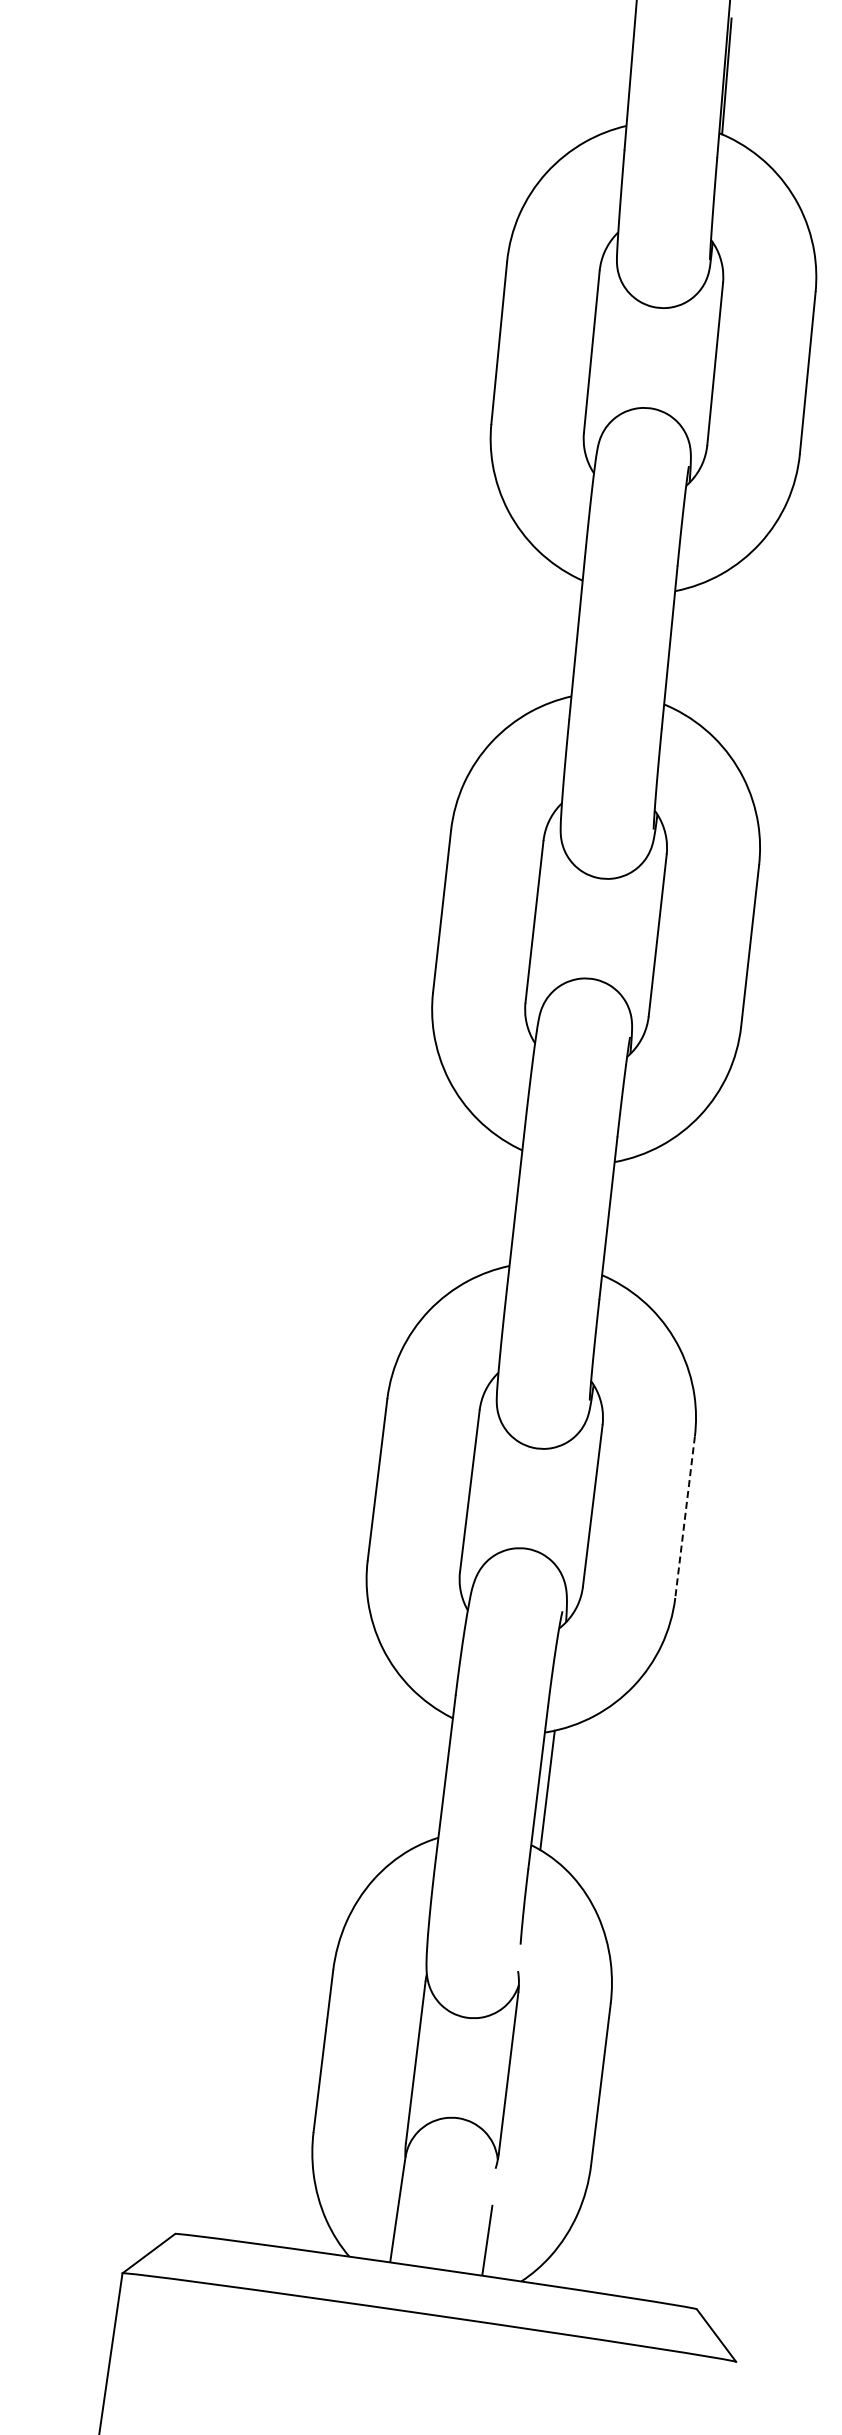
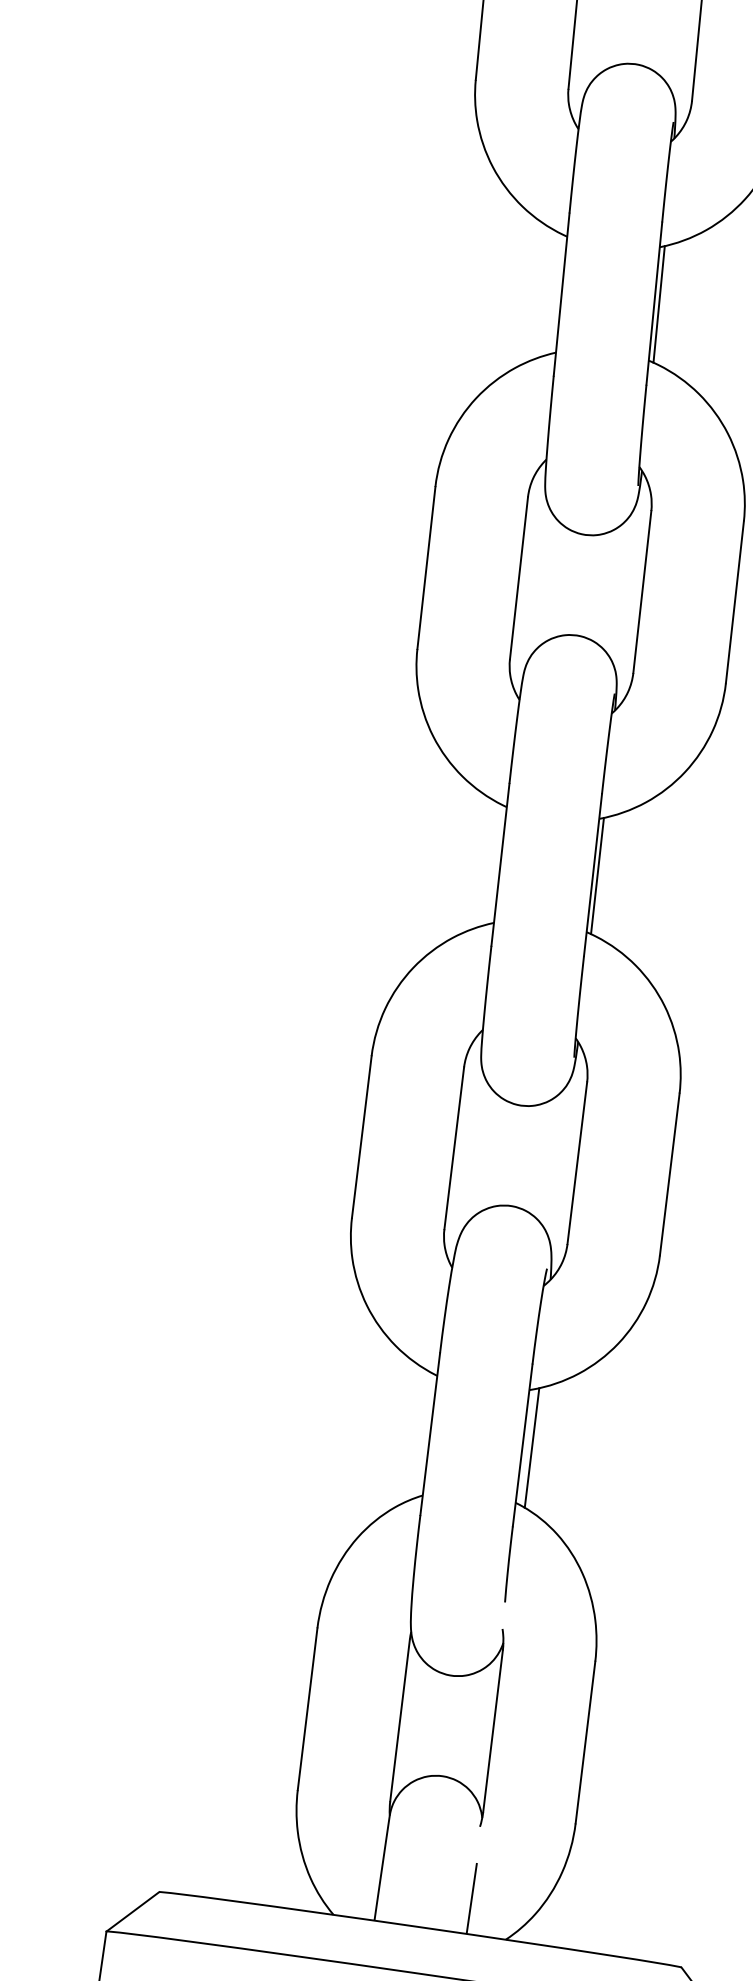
line: (674, 648) -> (659, 304), added
line: (612, 1219) -> (597, 876), added
line: (685, 1517) -> (670, 1174), dashed -> solid

